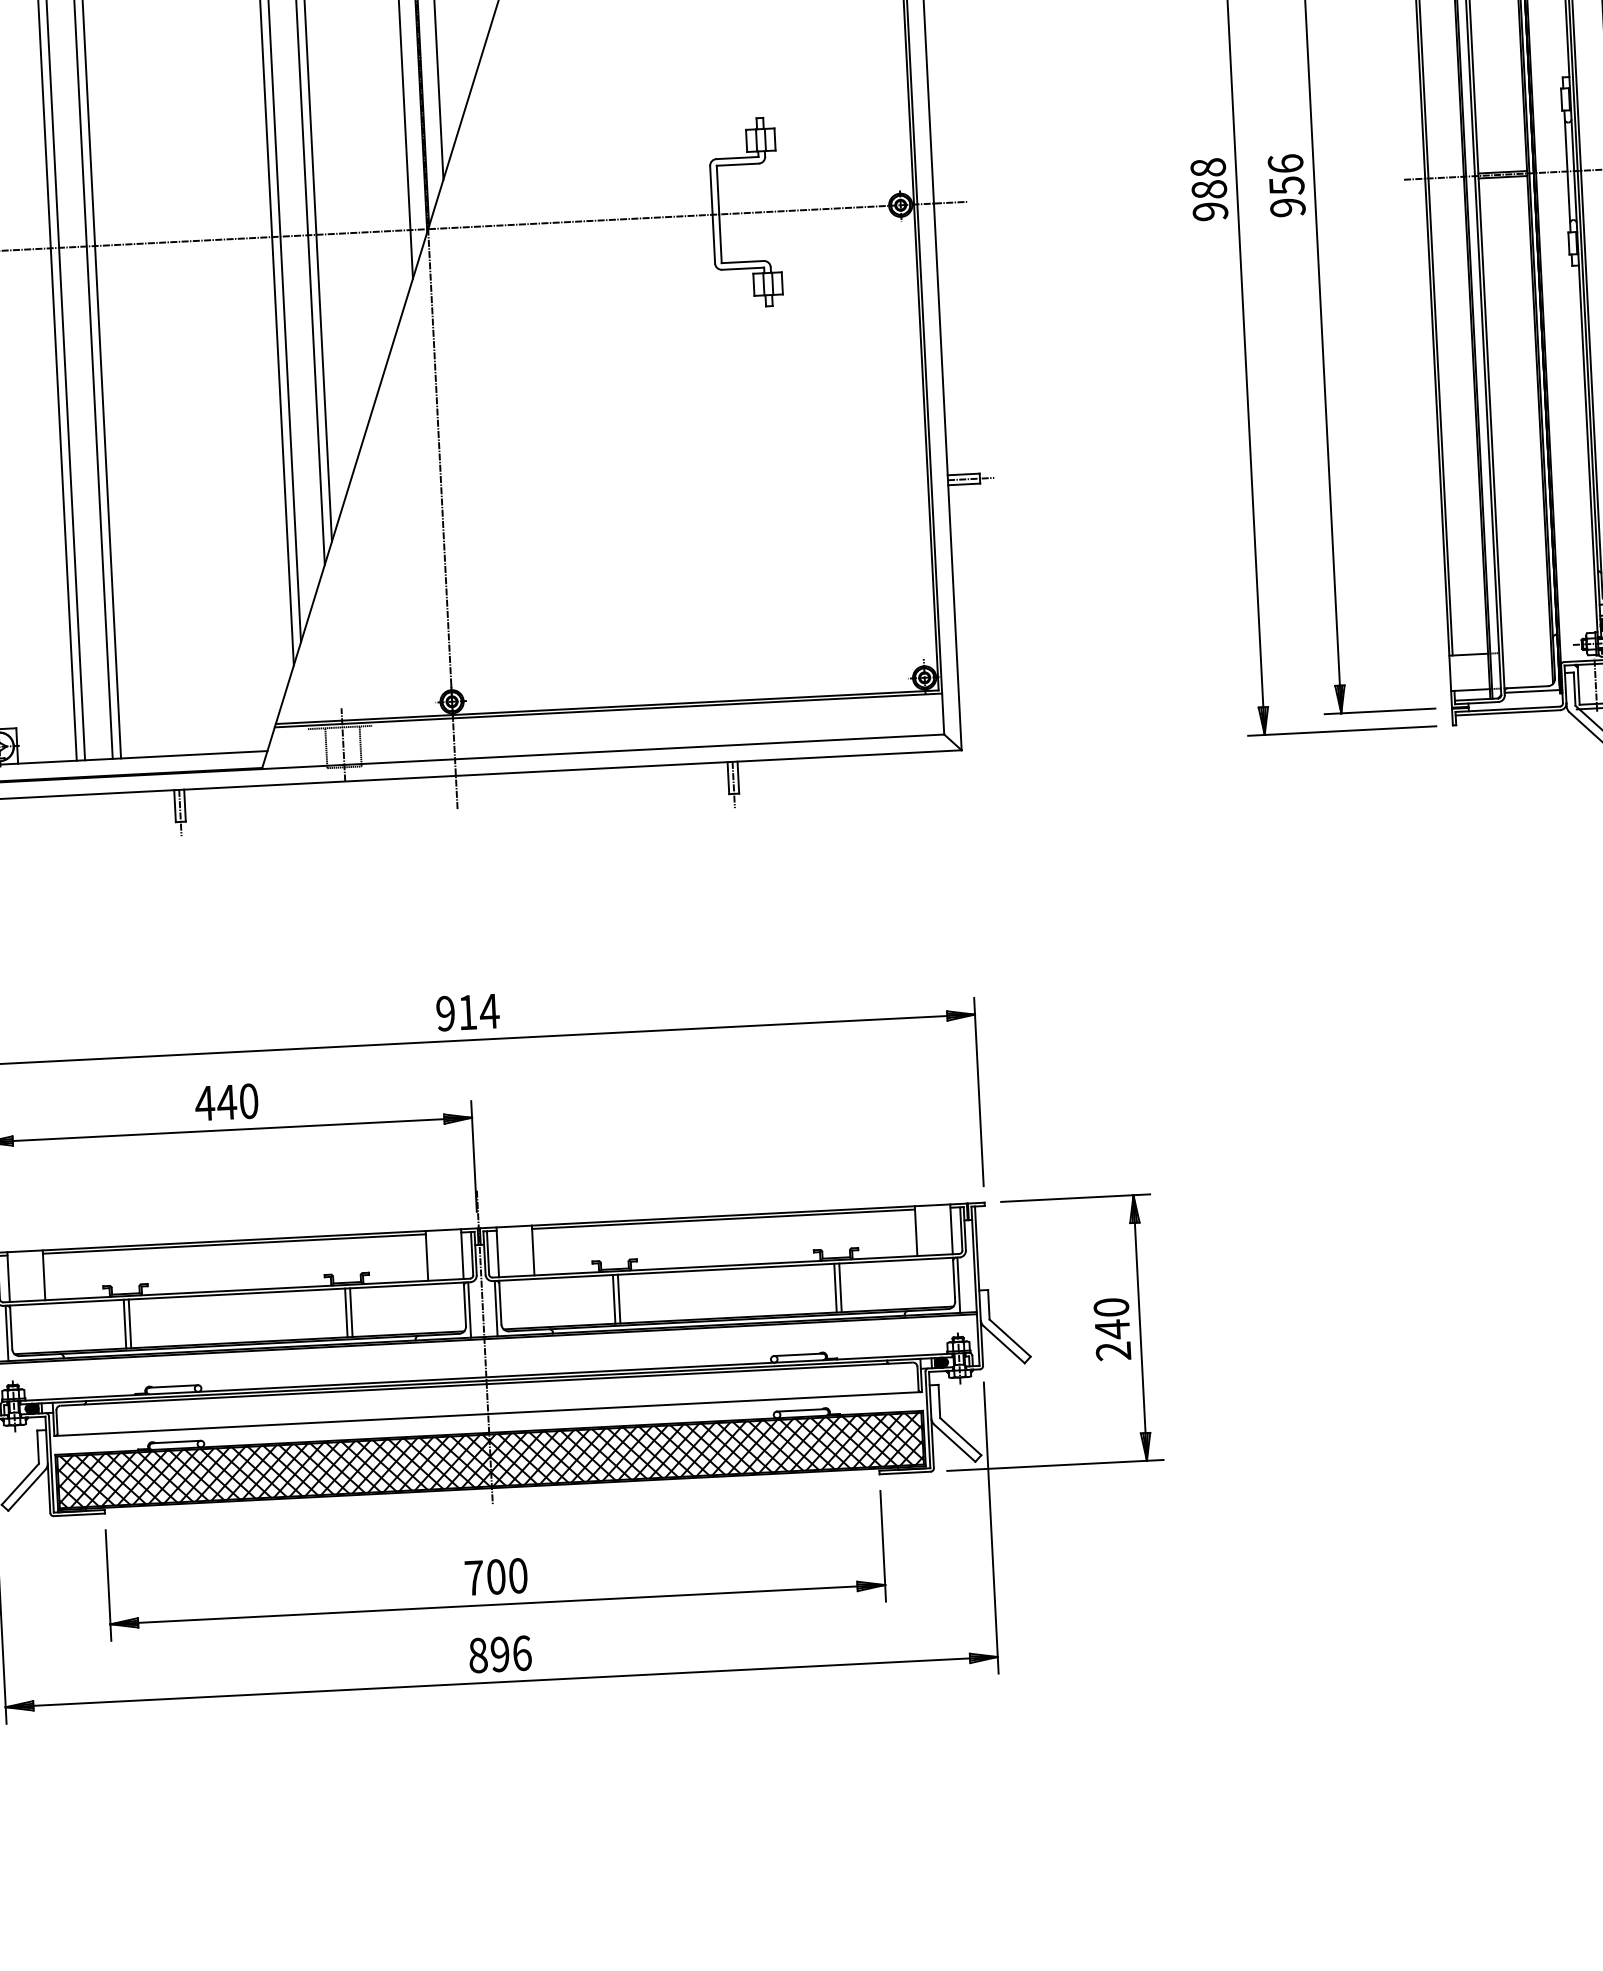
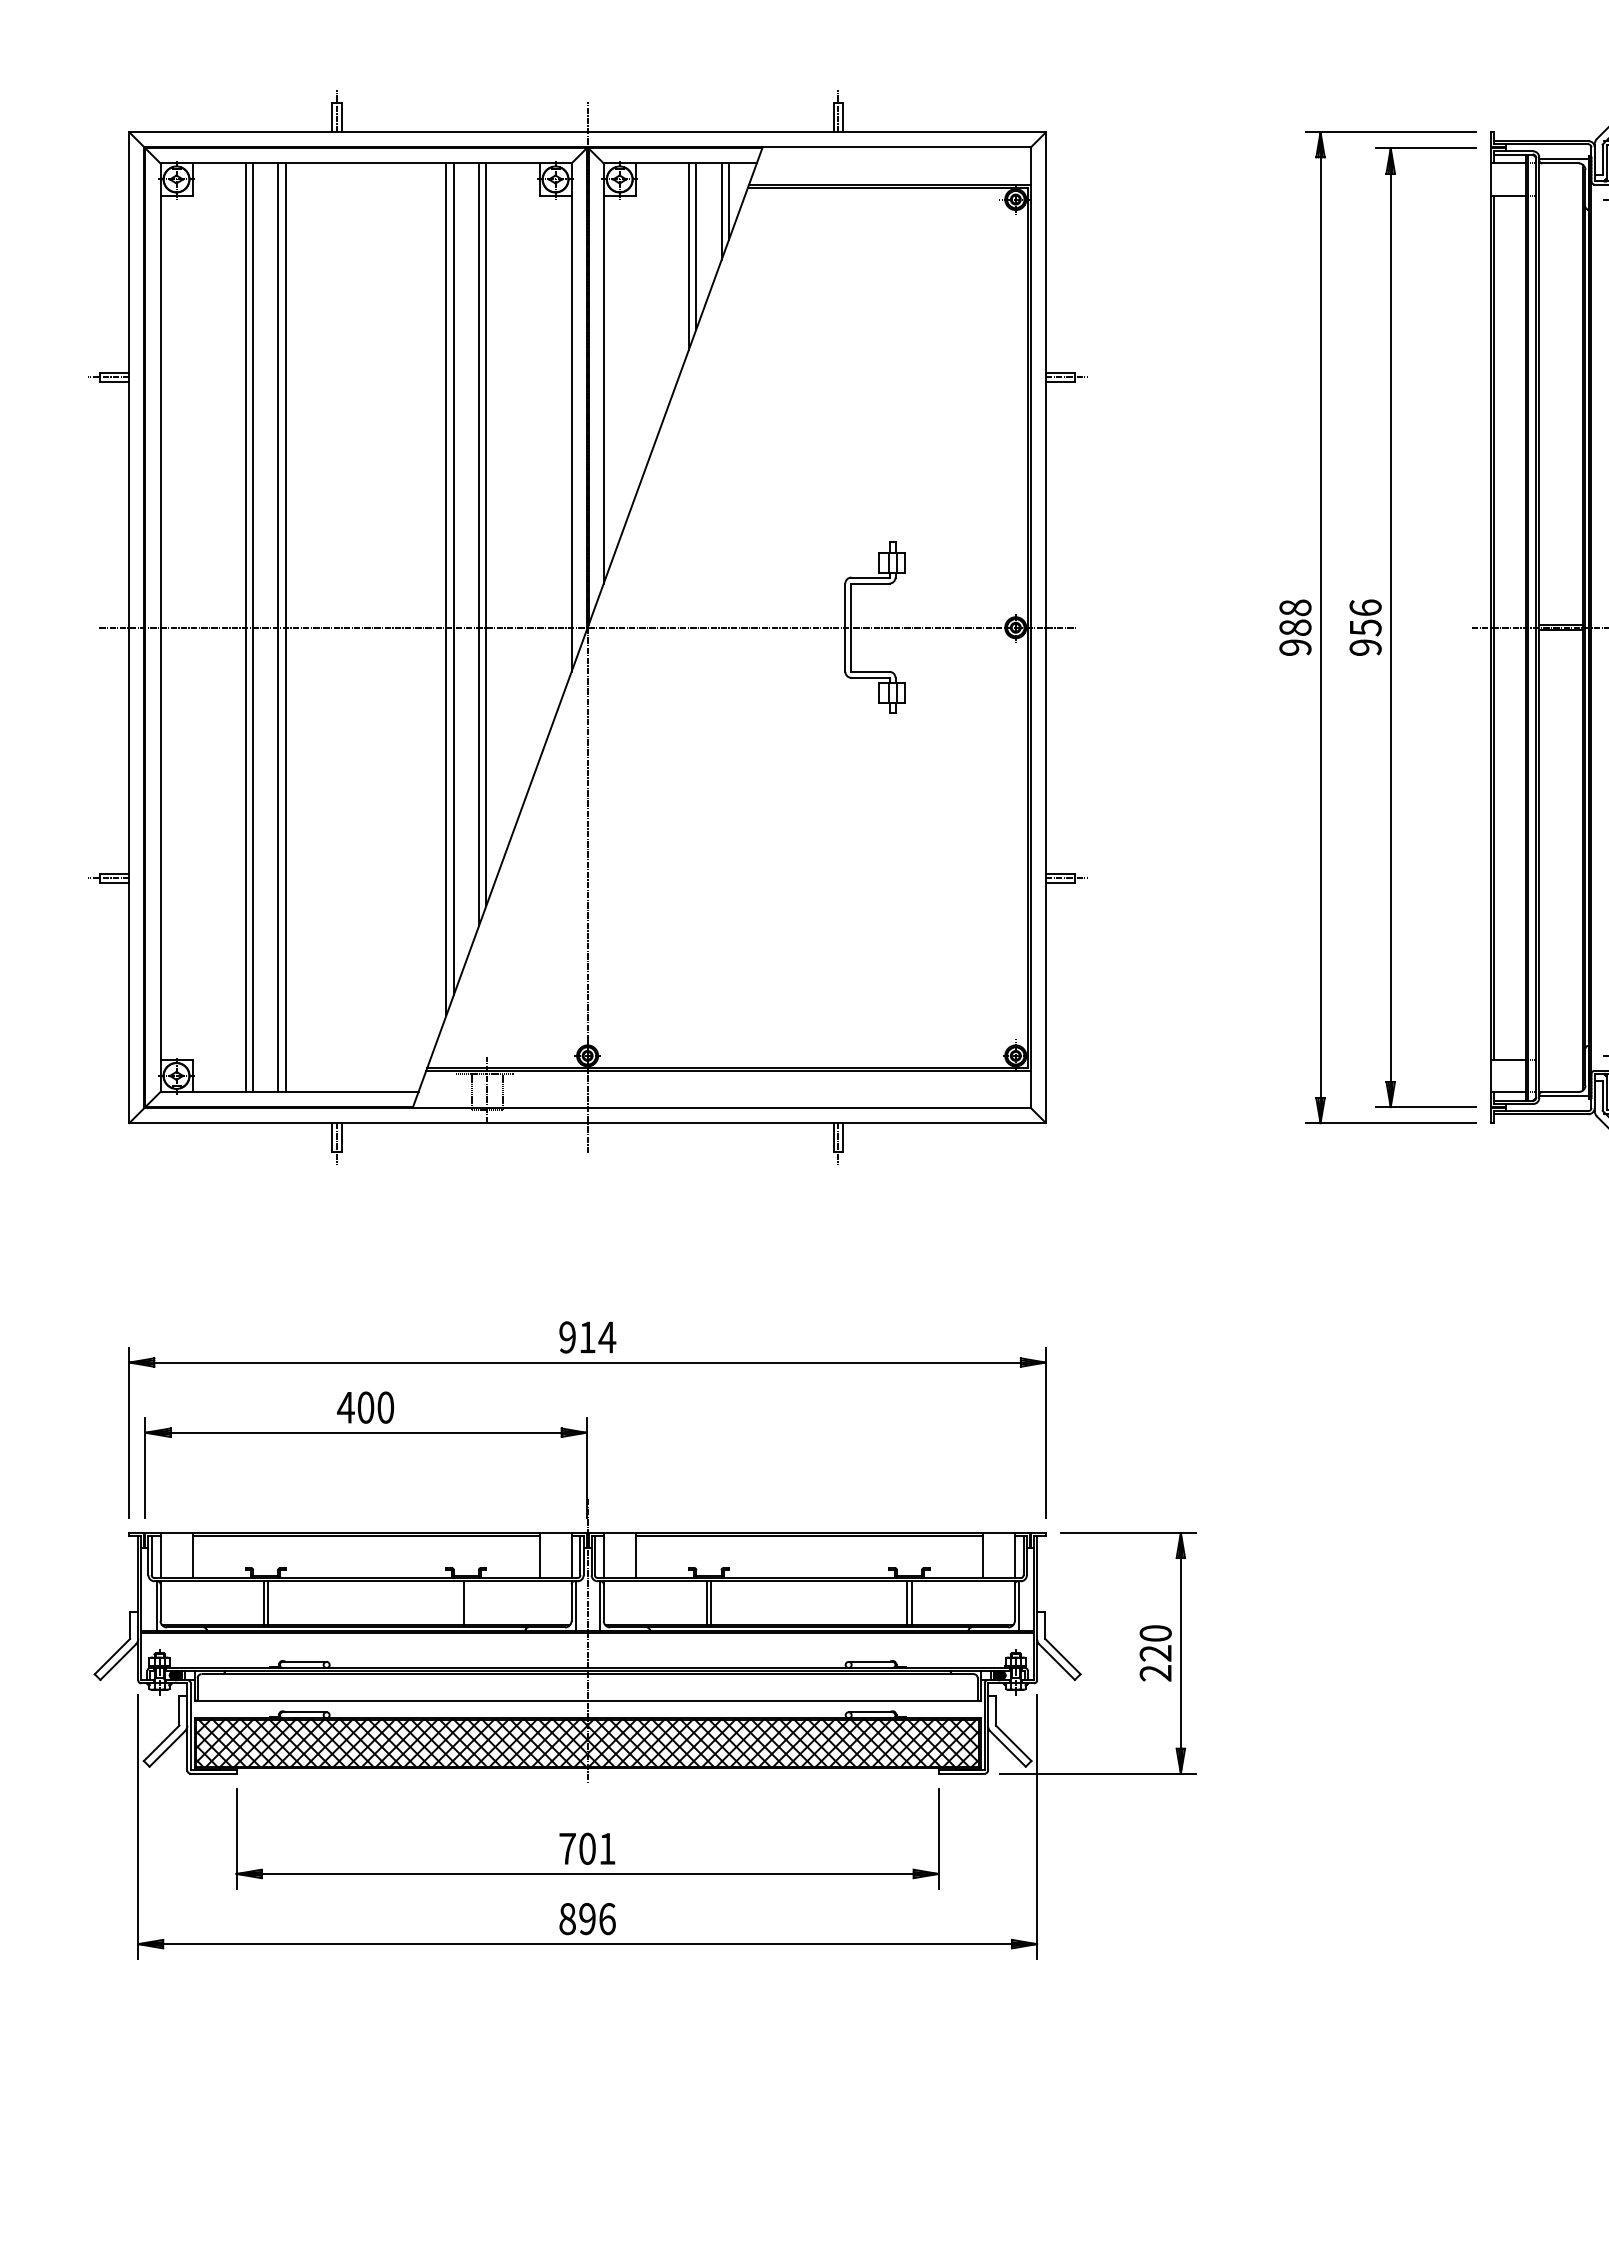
text: (226, 1102) -> (365, 1407), 440 -> 400
line: (351, 1312) -> (468, 1603), removed
text: (1112, 1329) -> (1155, 1653), 240 -> 220
text: (518, 1575) -> (607, 1848), 700 -> 701

